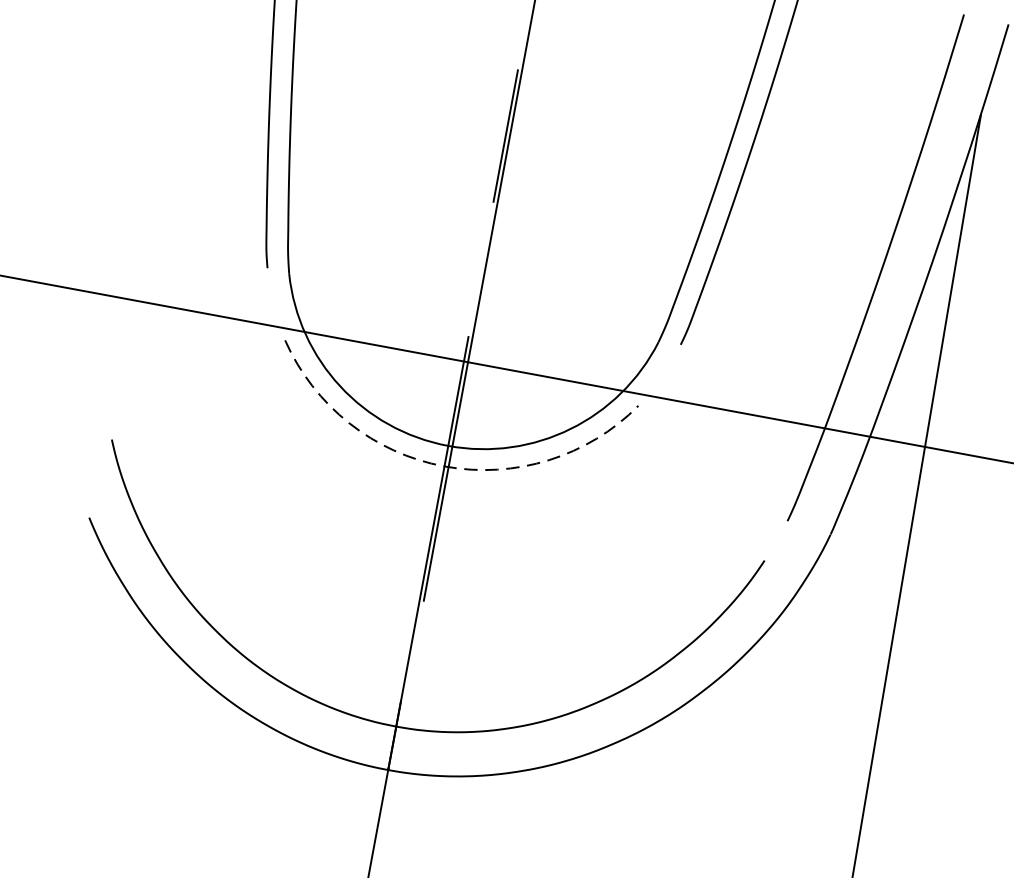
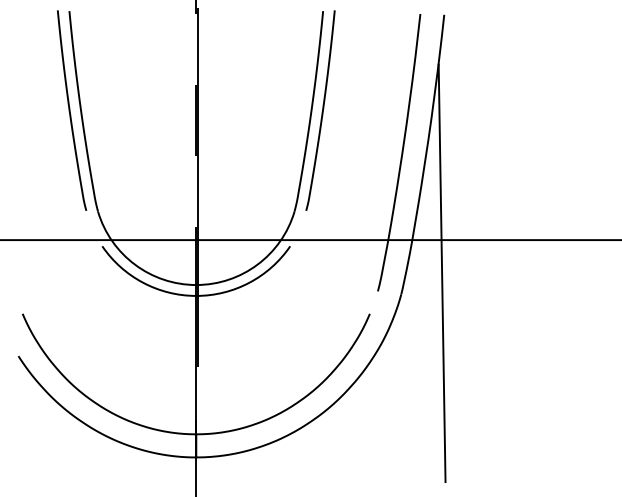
arc: (445, 465) -> (196, 295), dashed -> solid

